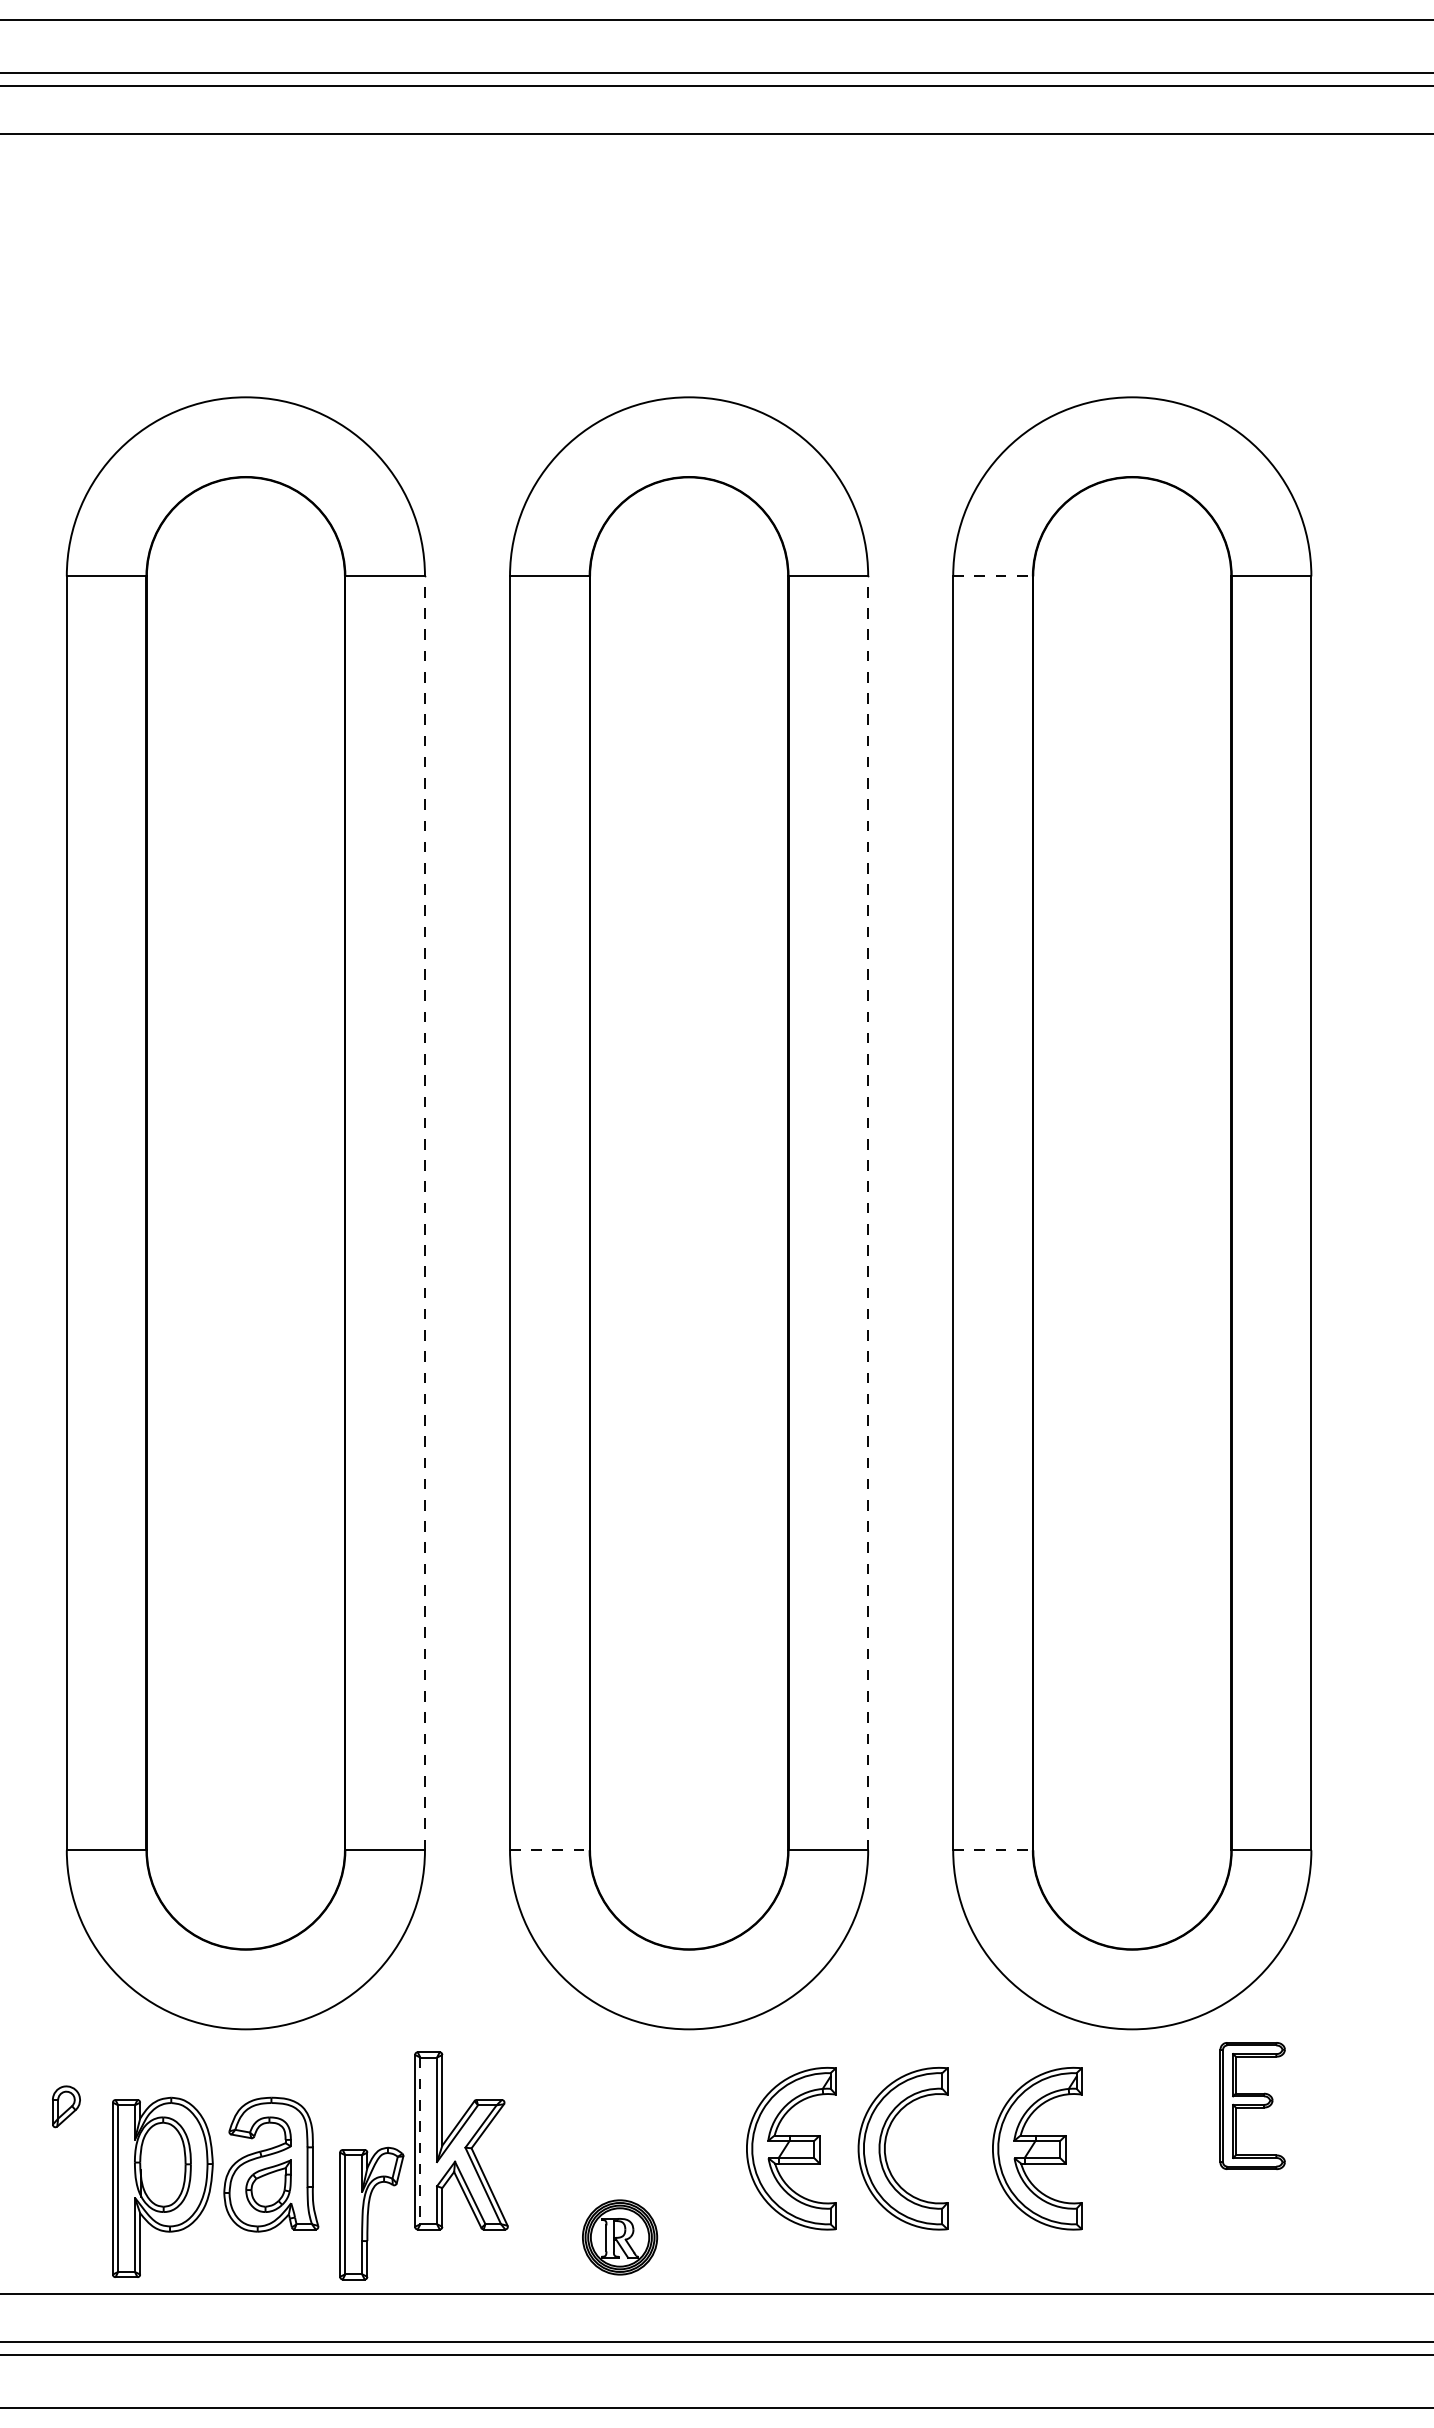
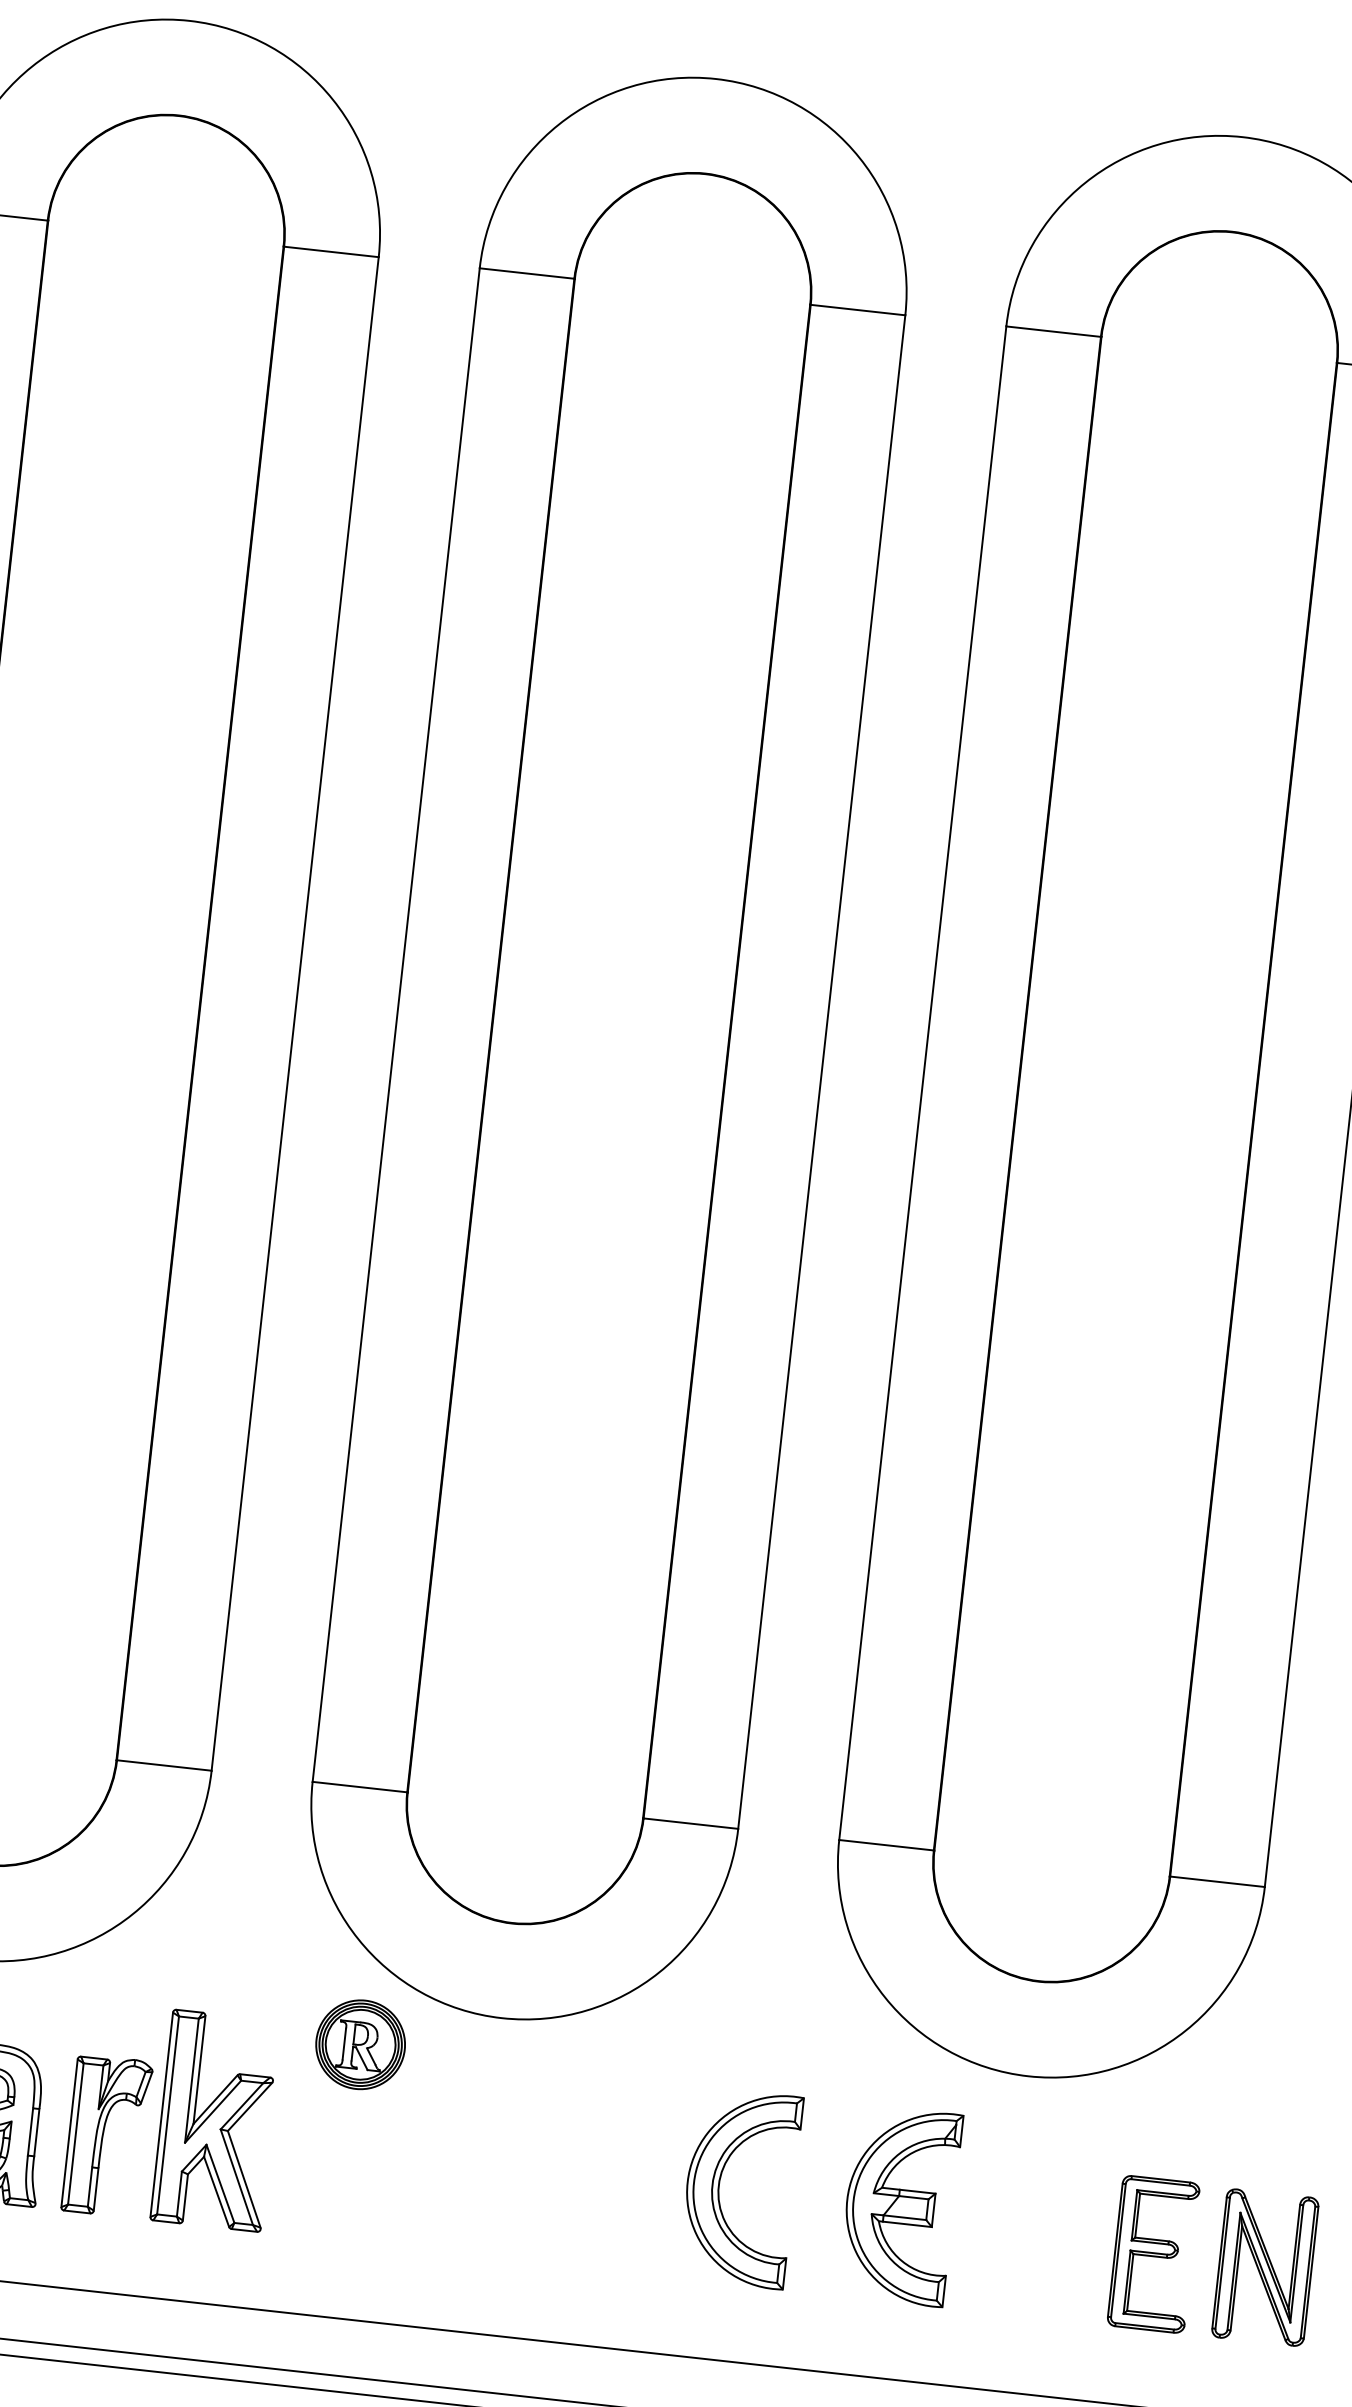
line: (993, 576) -> (1054, 331), dashed -> solid
line: (424, 1213) -> (294, 1014), dashed -> solid
line: (868, 1213) -> (822, 1072), dashed -> solid
line: (549, 1850) -> (359, 1787), dashed -> solid
line: (993, 1850) -> (887, 1845), dashed -> solid
part: (1252, 2106) -> (1153, 2255), moved
line: (420, 2141) -> (168, 2116), dashed -> solid
part: (791, 2148) -> (607, 2173), removed
part: (1346, 2166) -> (1265, 2267), added
part: (371, 2213) -> (106, 2135), moved
part: (620, 2237) -> (361, 2044), moved

